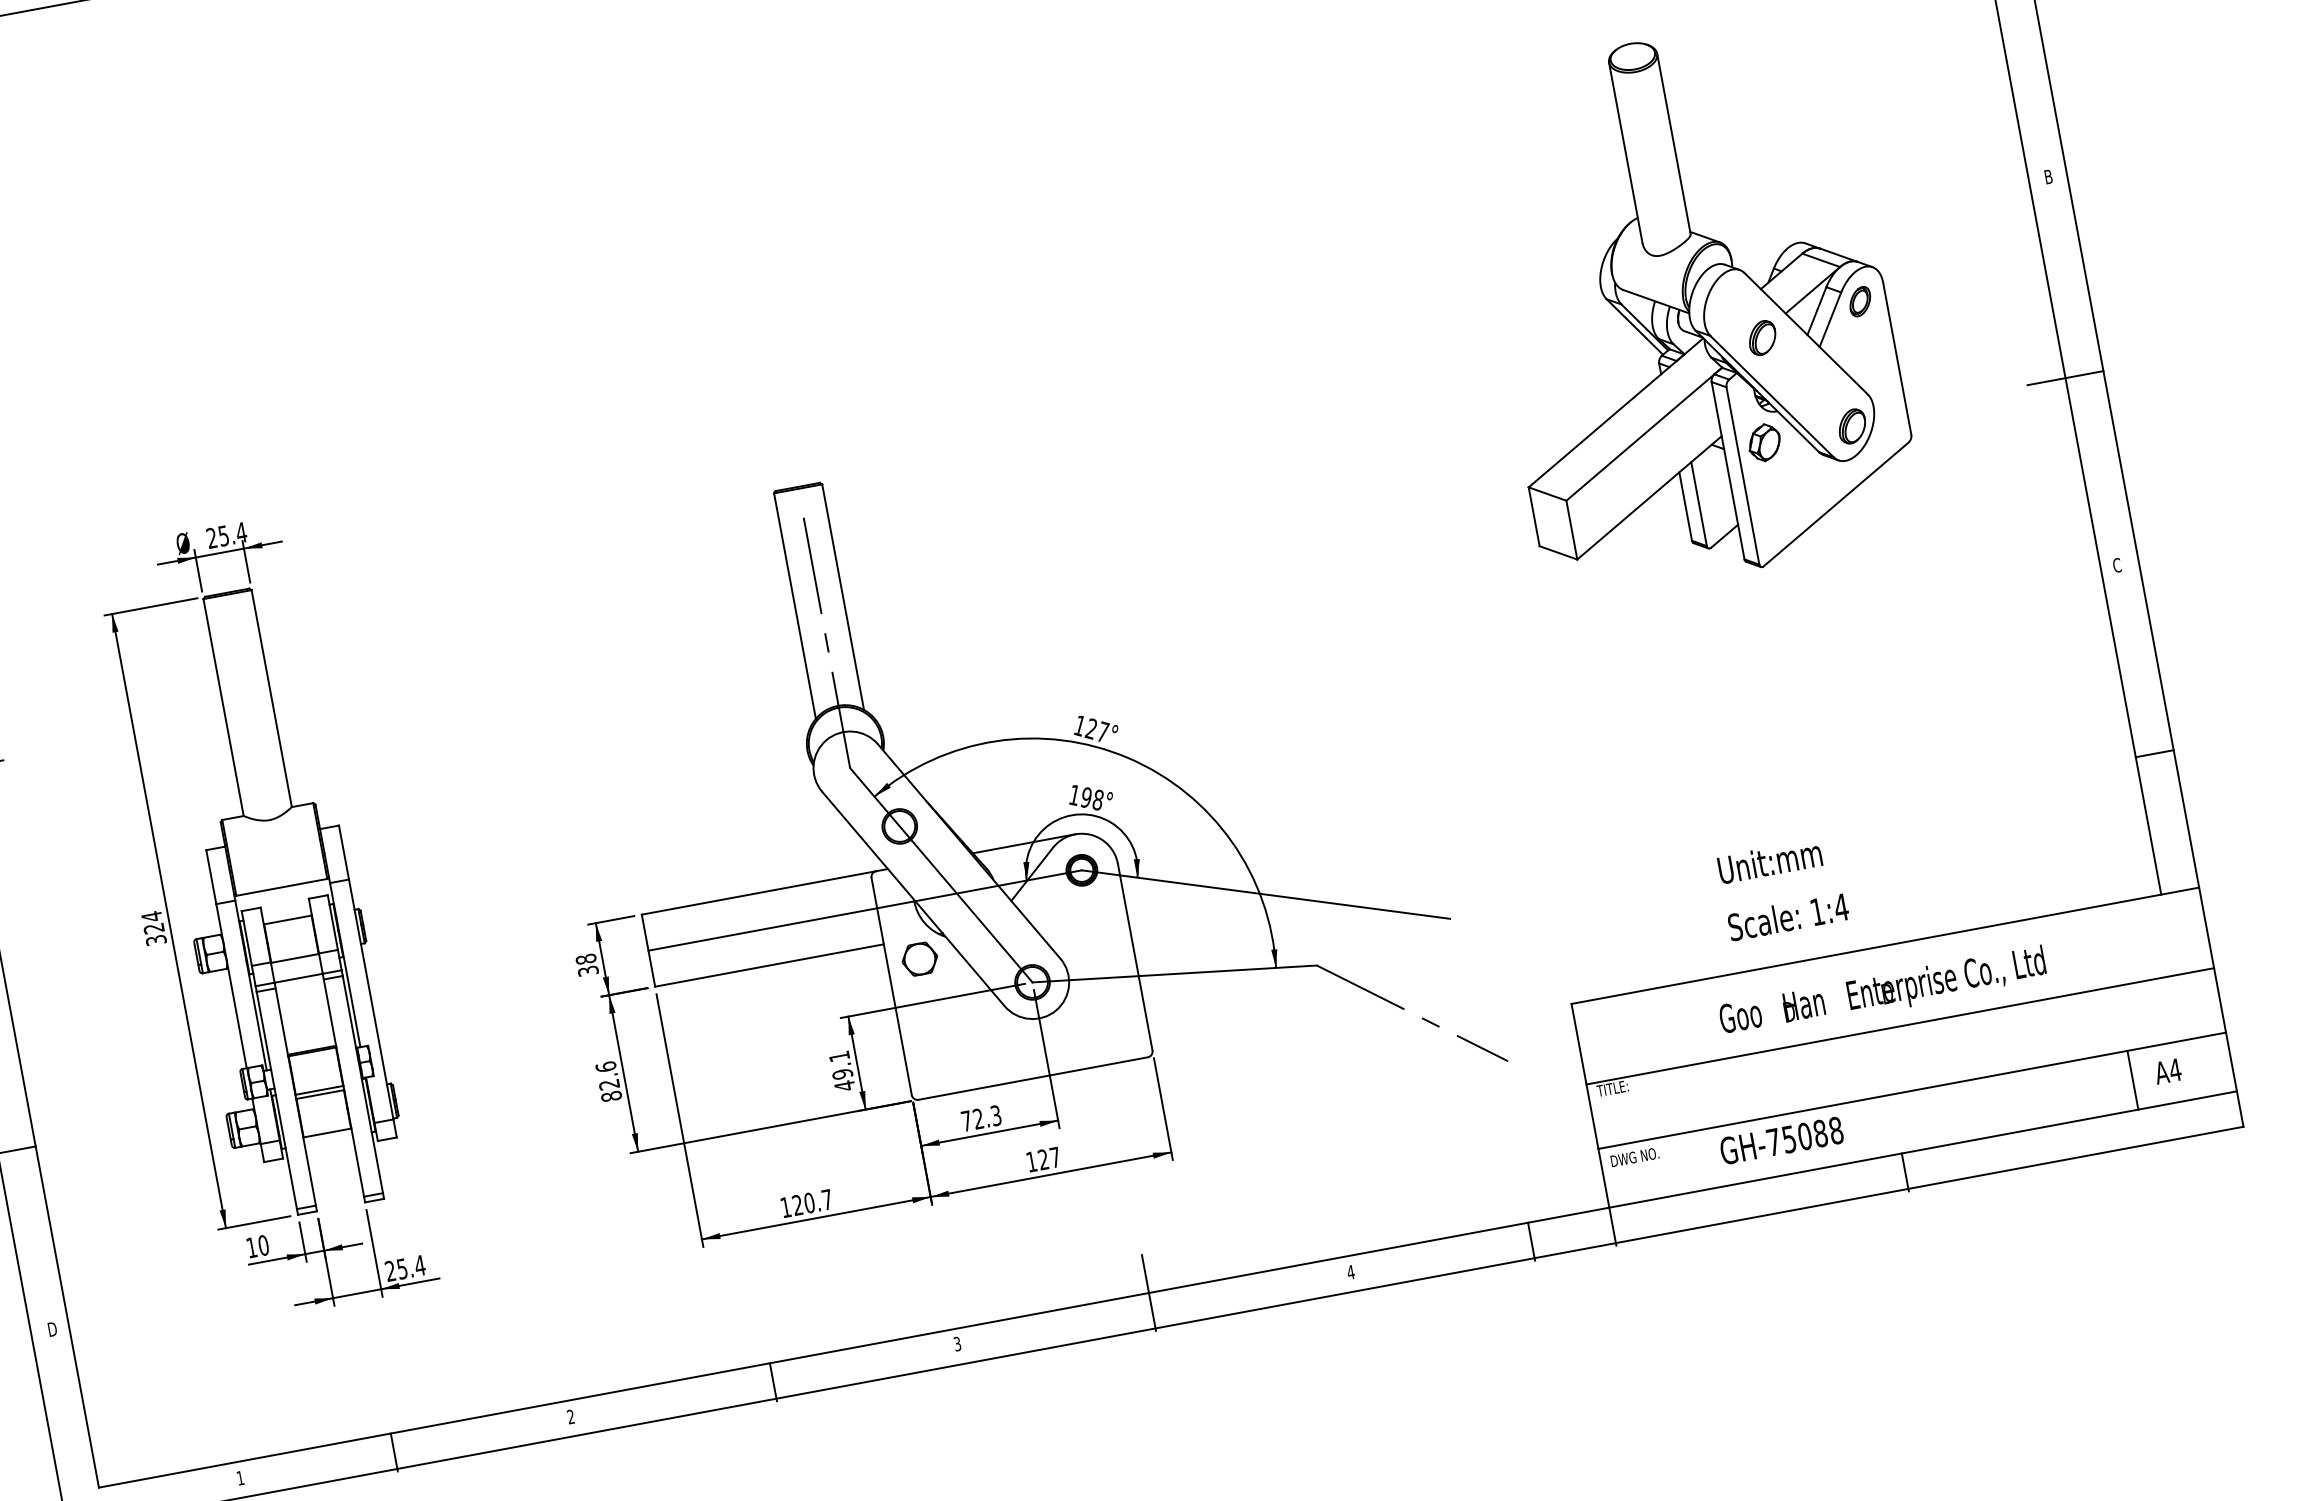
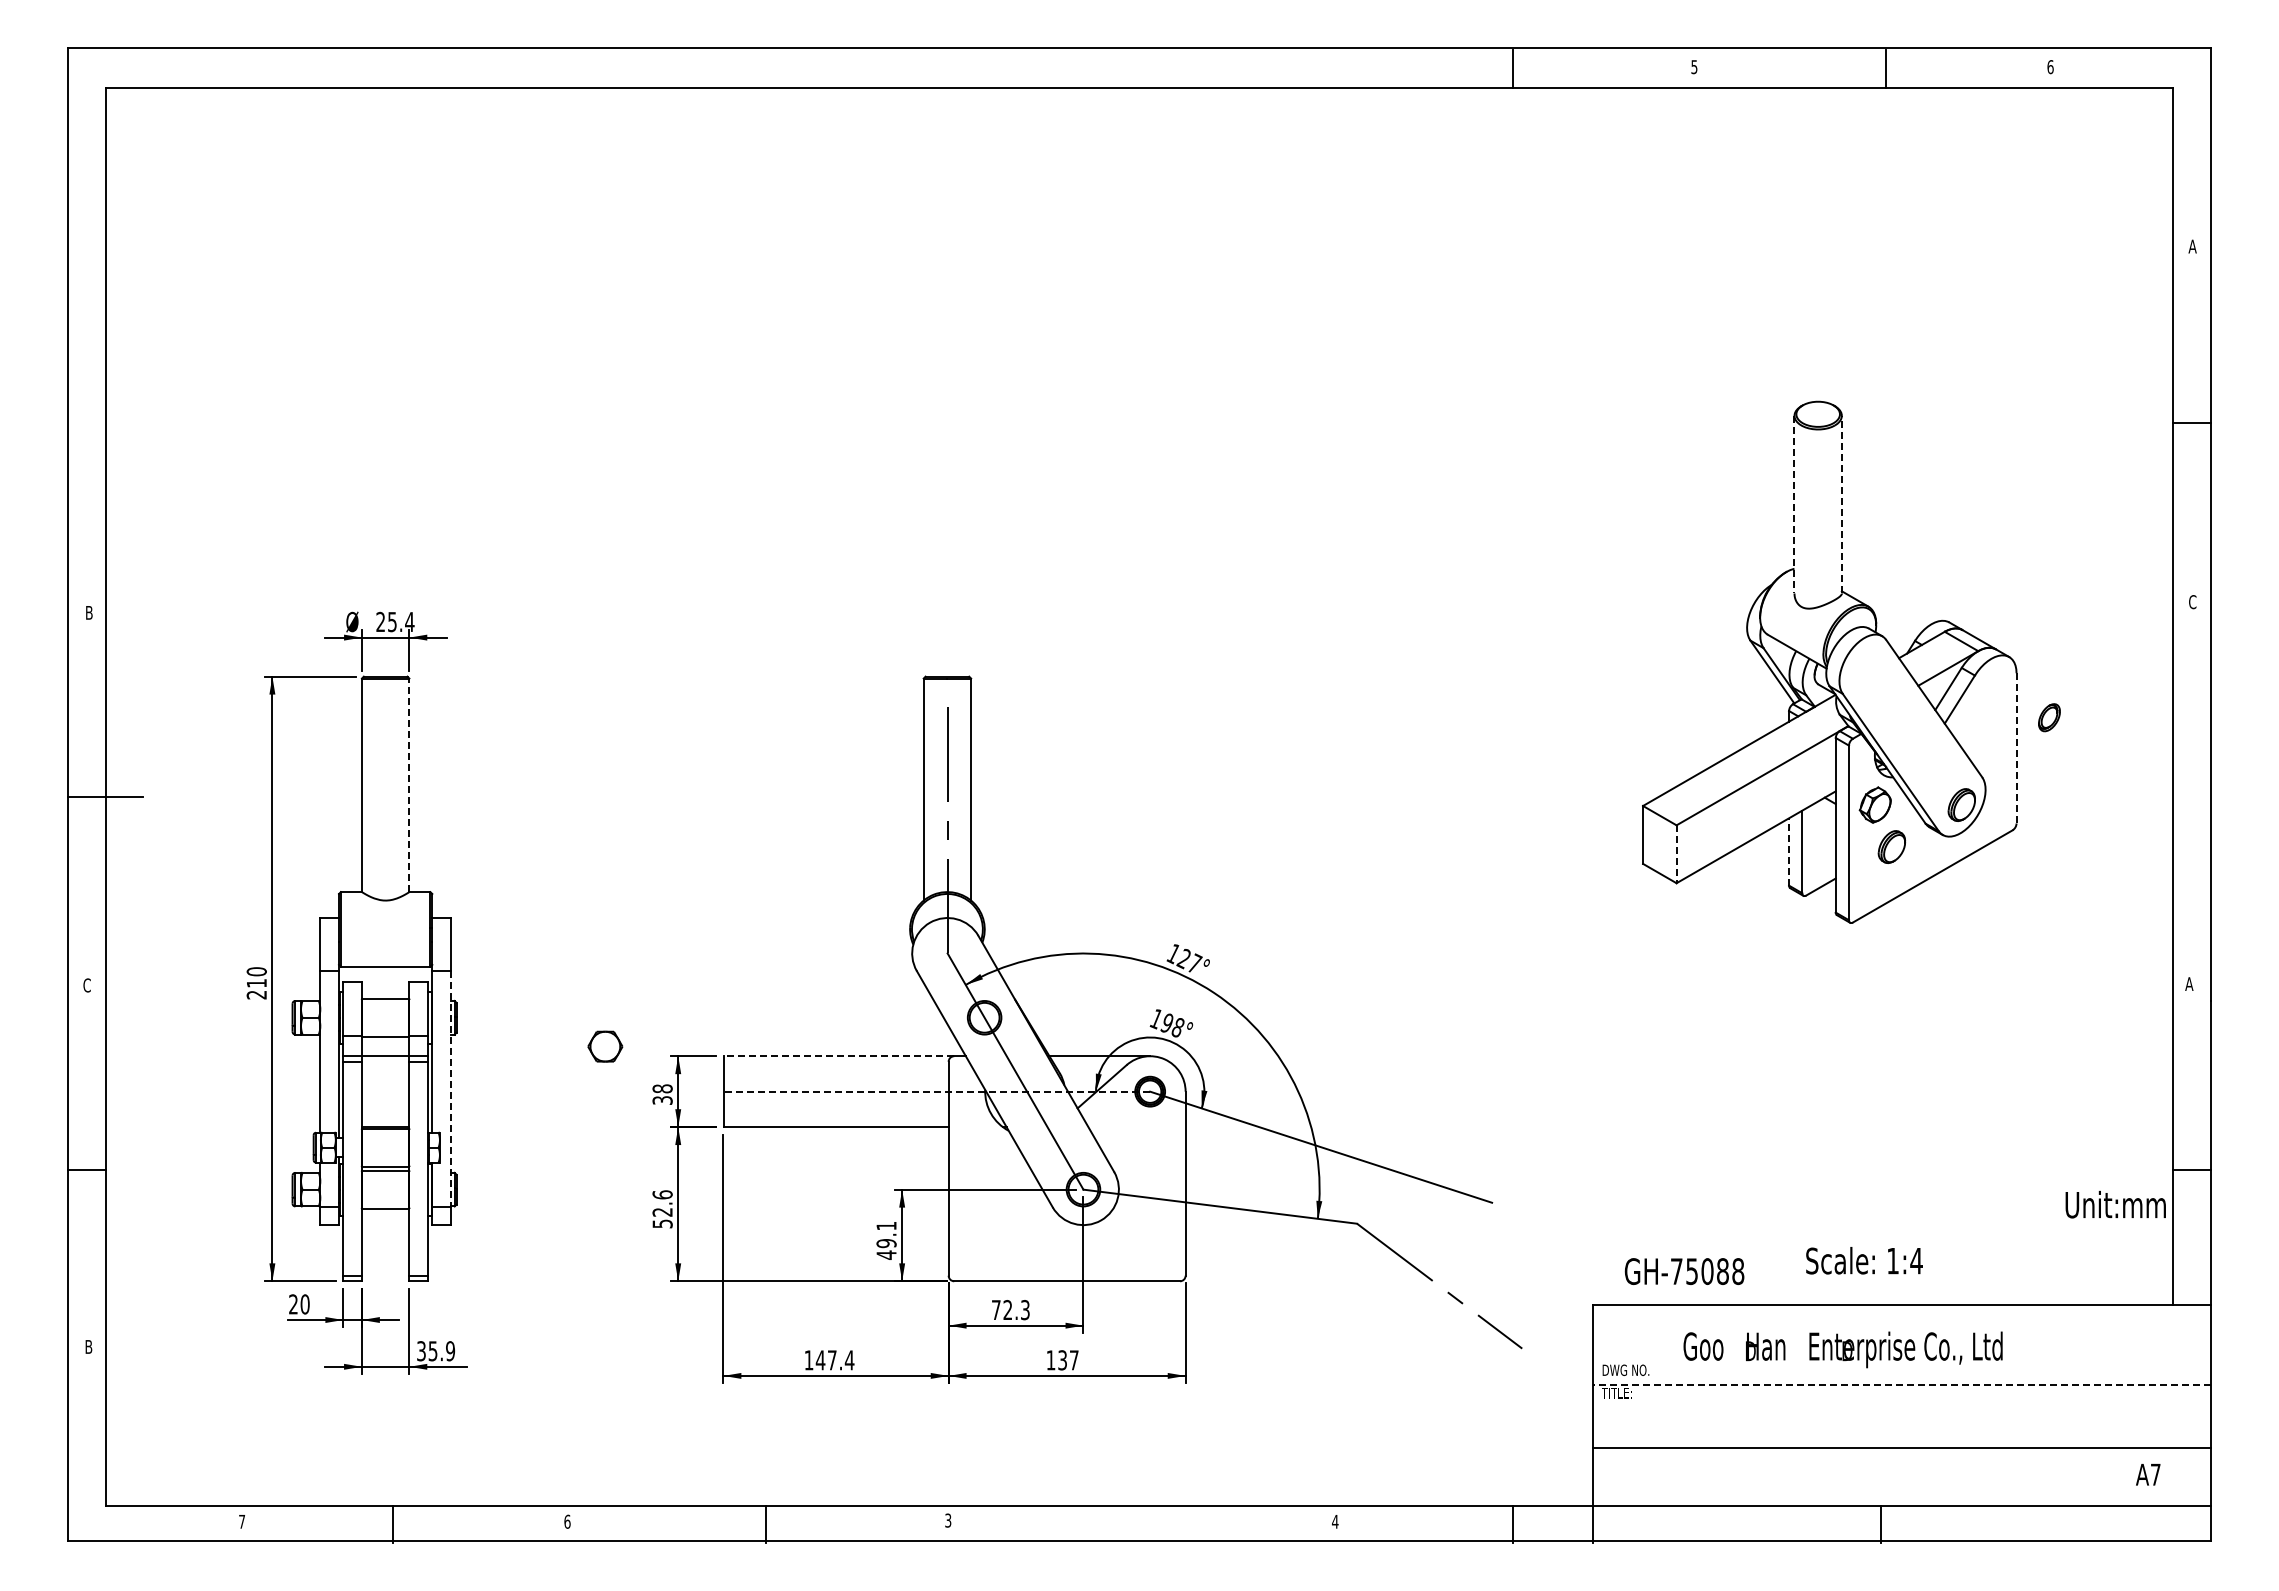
line: (1673, 143) -> (1841, 504), solid -> dashed
line: (1625, 152) -> (1794, 504), solid -> dashed
text: (2048, 177) -> (2192, 602), B -> C
part: (1860, 301) -> (2049, 717), moved
part: (1761, 337) -> (1891, 846), moved
line: (1896, 357) -> (2016, 747), solid -> dashed
line: (2064, 378) -> (2172, 796), removed
line: (1686, 506) -> (1789, 851), solid -> dashed
line: (1571, 530) -> (1676, 854), solid -> dashed
text: (2117, 565) -> (2189, 984), C -> A
line: (271, 698) -> (409, 785), solid -> dashed
text: (1769, 861) -> (2115, 1204), moved
line: (758, 893) -> (838, 1056), solid -> dashed
line: (864, 910) -> (936, 1091), solid -> dashed
text: (1788, 916) -> (1864, 1260), moved
text: (153, 928) -> (256, 983), 324 -> 210
part: (920, 958) -> (605, 1046), moved
text: (1882, 992) -> (1842, 1349), moved
line: (370, 999) -> (450, 1089), solid -> dashed
line: (1900, 1026) -> (1901, 1384), solid -> dashed
text: (2175, 1069) -> (2155, 1474), A4 -> A7
line: (2132, 1079) -> (2113, 1476), removed
text: (611, 1096) -> (662, 1223), 82.6 -> 52.6
text: (1781, 1140) -> (1684, 1271), moved
text: (1634, 1156) -> (1625, 1369), moved
text: (1043, 1159) -> (1062, 1360), 127 -> 137
text: (811, 1202) -> (834, 1360), 120.7 -> 147.4
text: (251, 1247) -> (293, 1304), 10 -> 20
text: (405, 1268) -> (436, 1351), 25.4 -> 35.9
line: (1148, 1292) -> (1139, 1505), removed
text: (53, 1329) -> (90, 1347), D -> B
text: (570, 1416) -> (567, 1521), 2 -> 6
text: (240, 1477) -> (242, 1521), 1 -> 7

